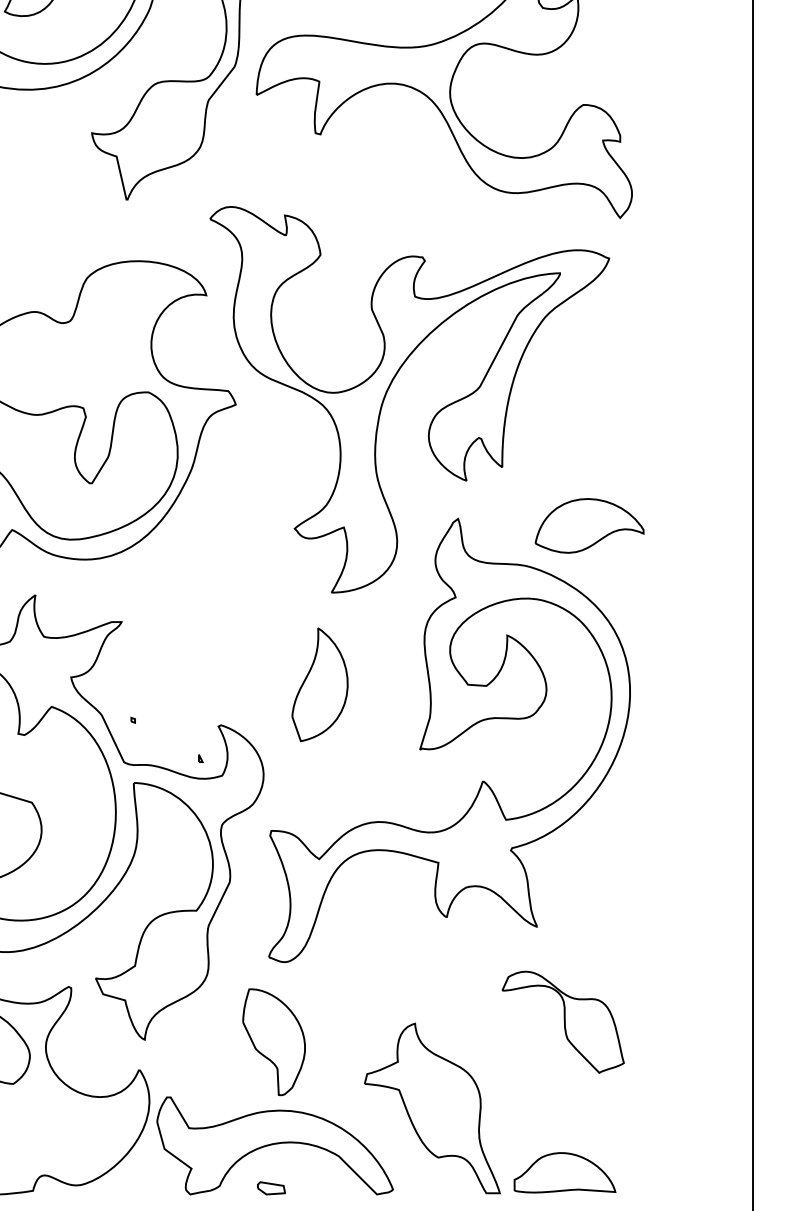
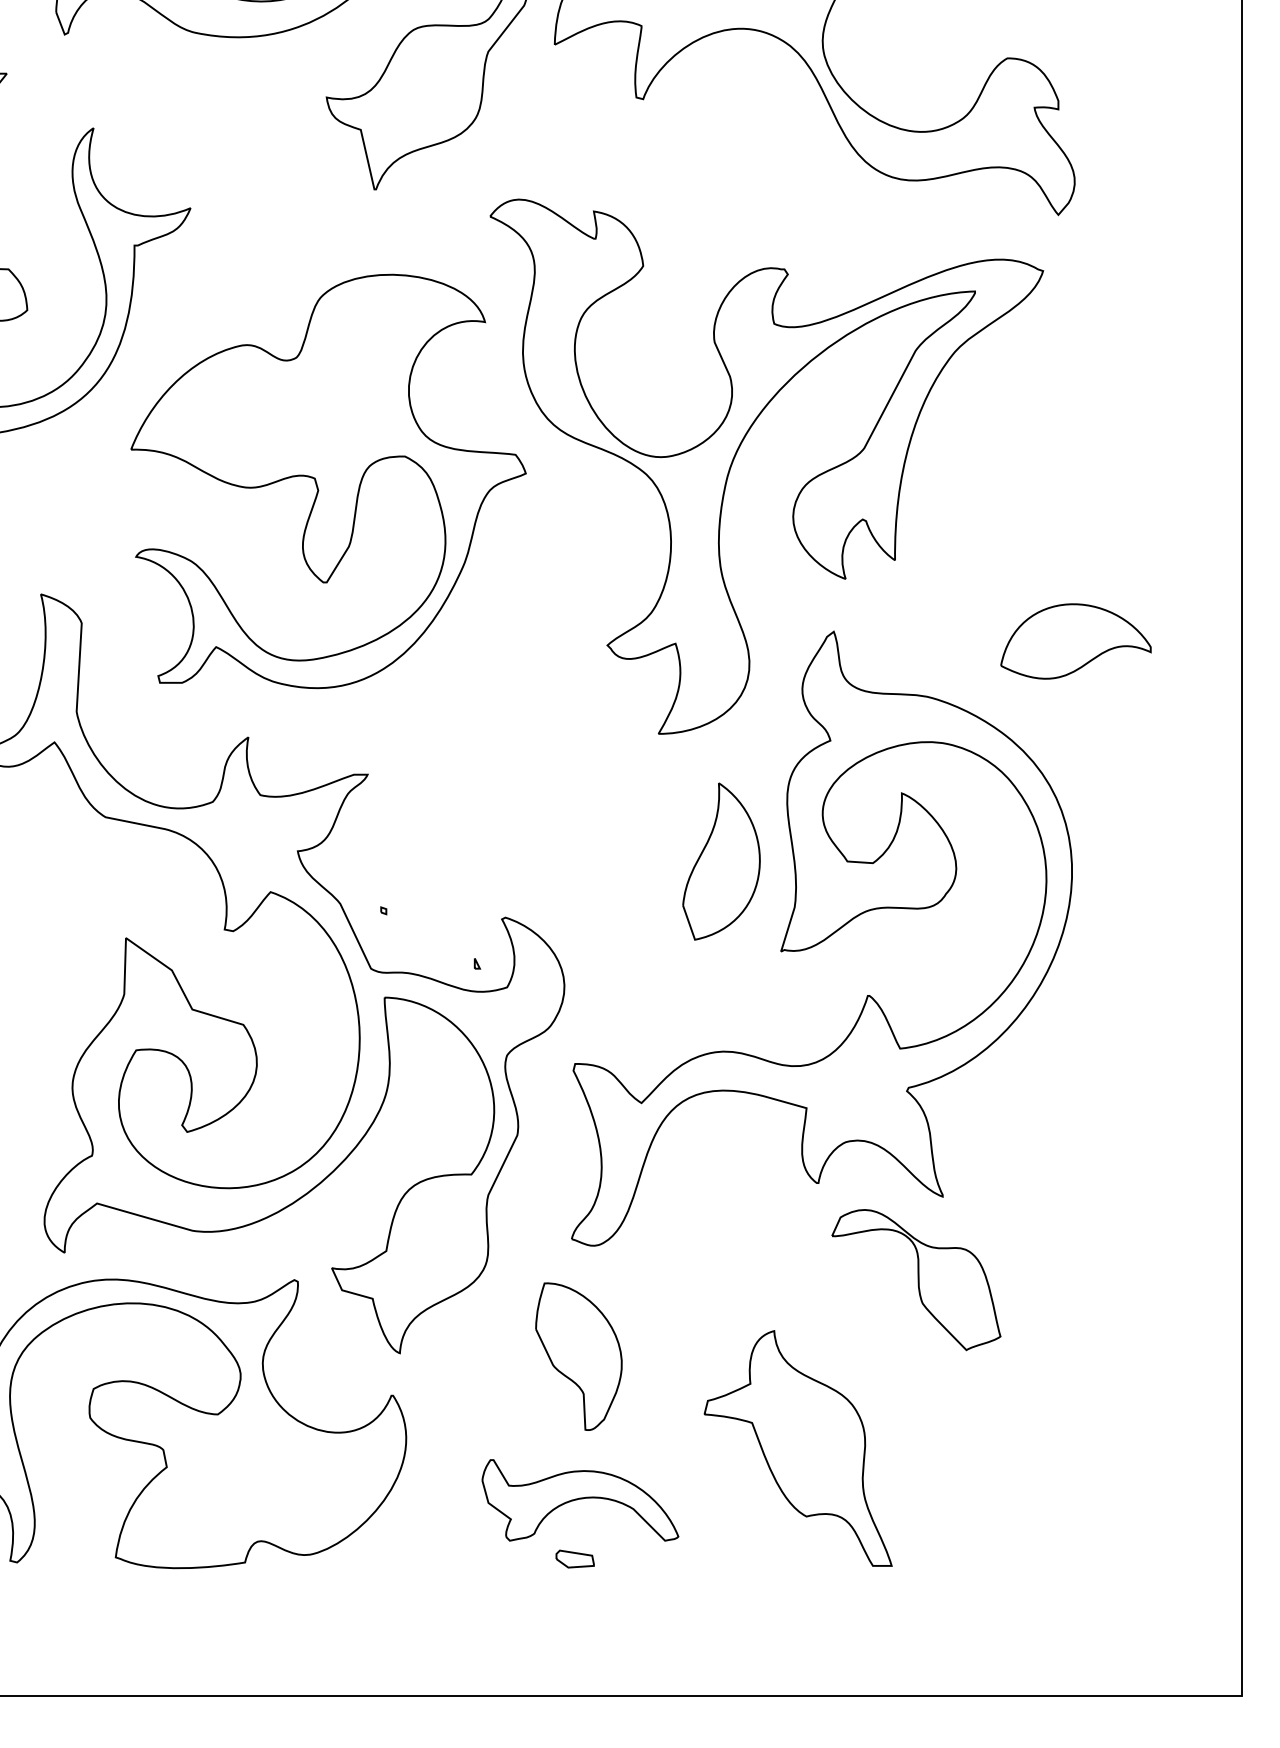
part: (589, 525) -> (1075, 641), moved
part: (320, 684) -> (721, 861), moved
part: (563, 1022) -> (916, 1280), moved
part: (275, 1146) -> (580, 1500), size x0.6
part: (564, 1172) -> (981, 1537), removed

